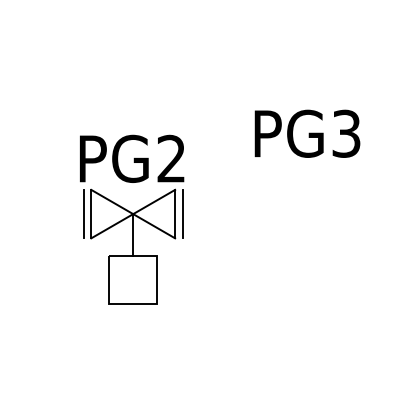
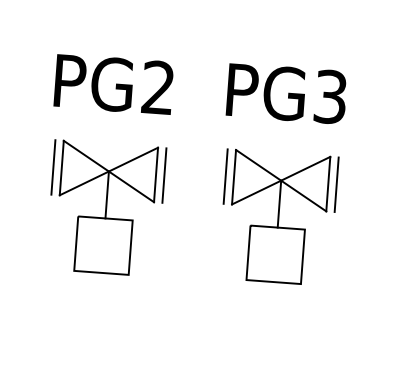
text: (307, 133) -> (286, 93), moved
text: (132, 158) -> (114, 84), moved
part: (286, 243) -> (278, 217), added

